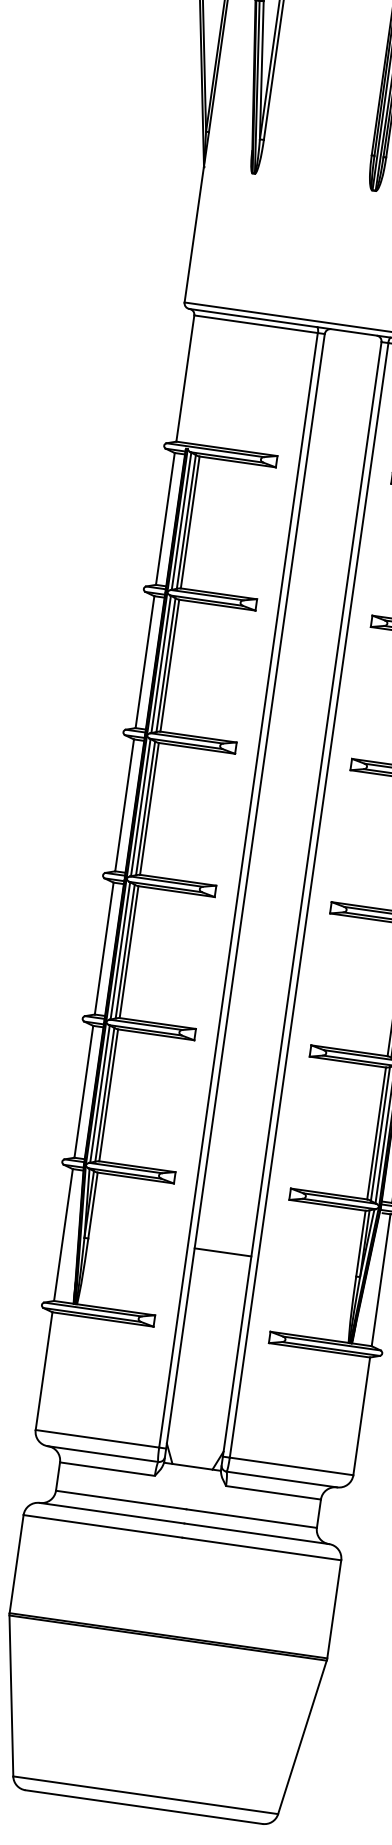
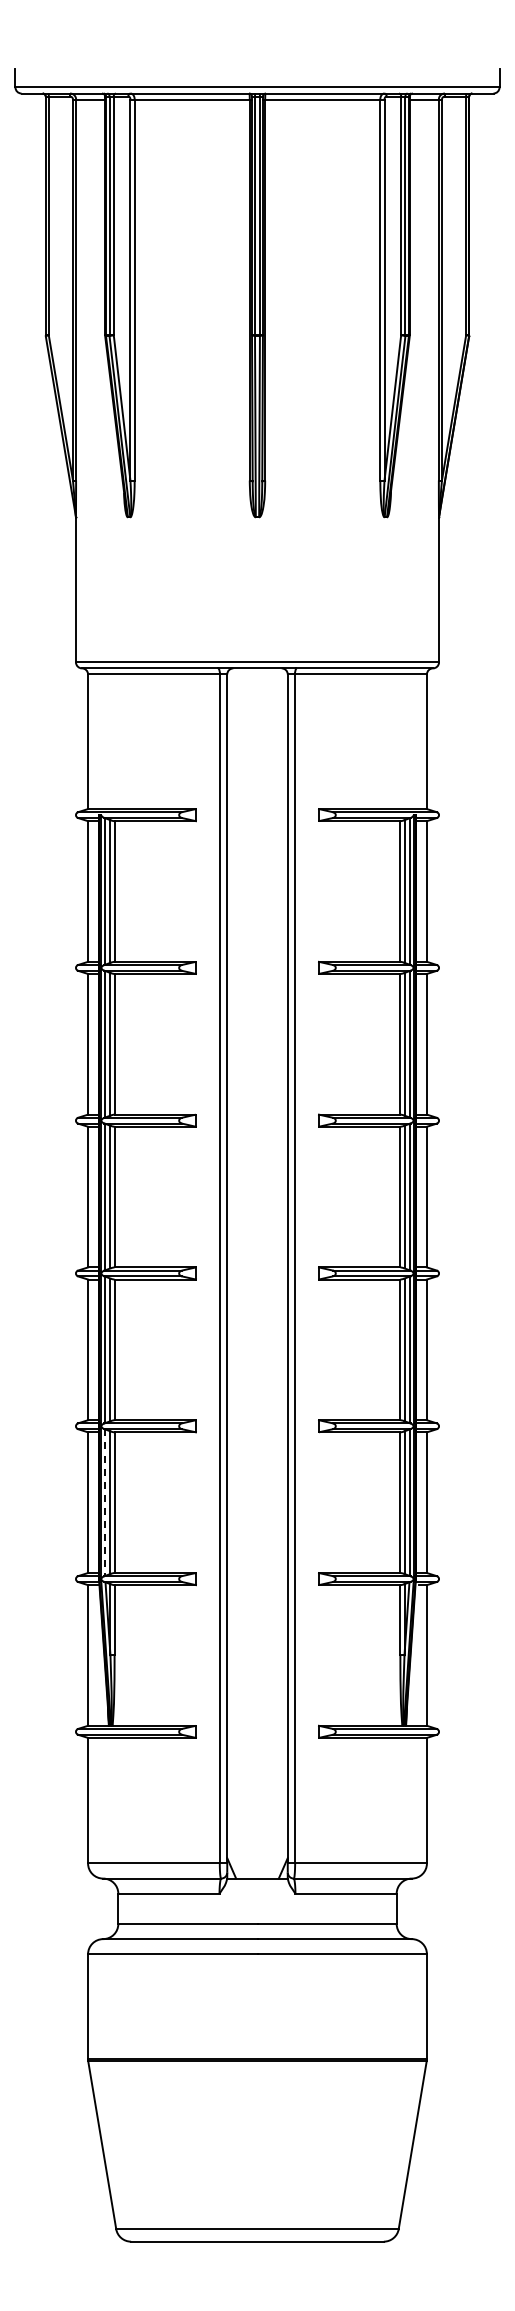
line: (100, 1094) -> (105, 1503), solid -> dashed
line: (223, 1252) -> (257, 1649), removed

